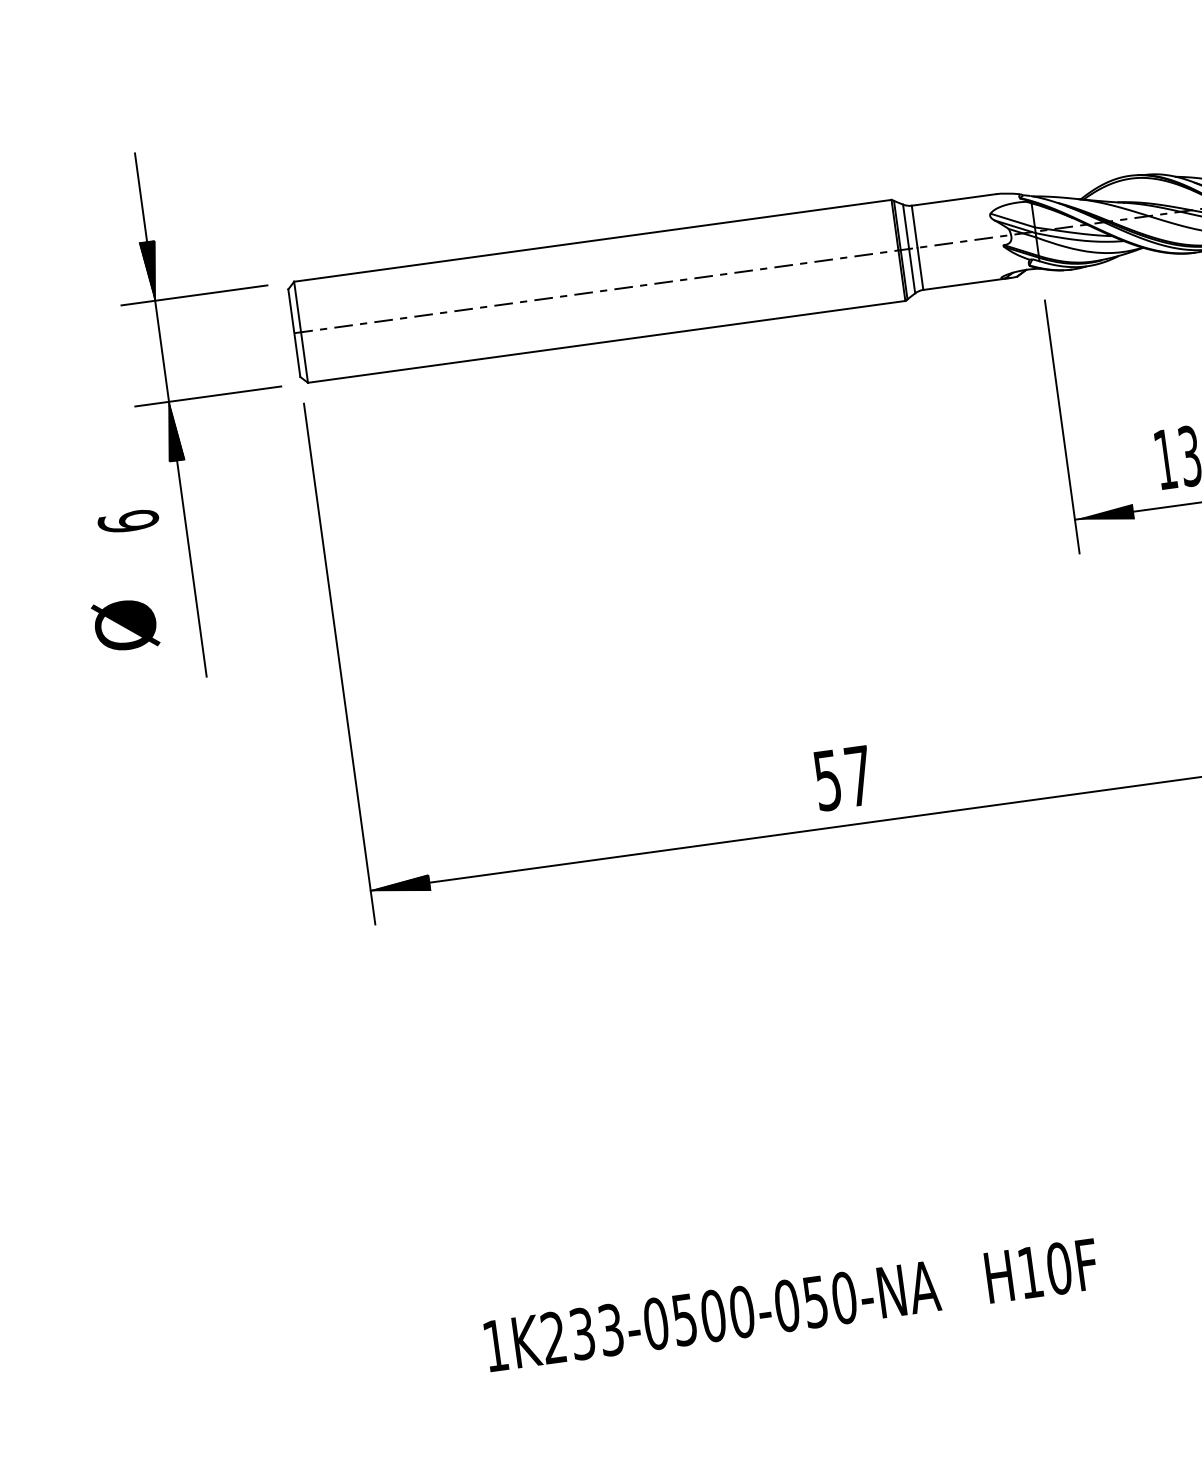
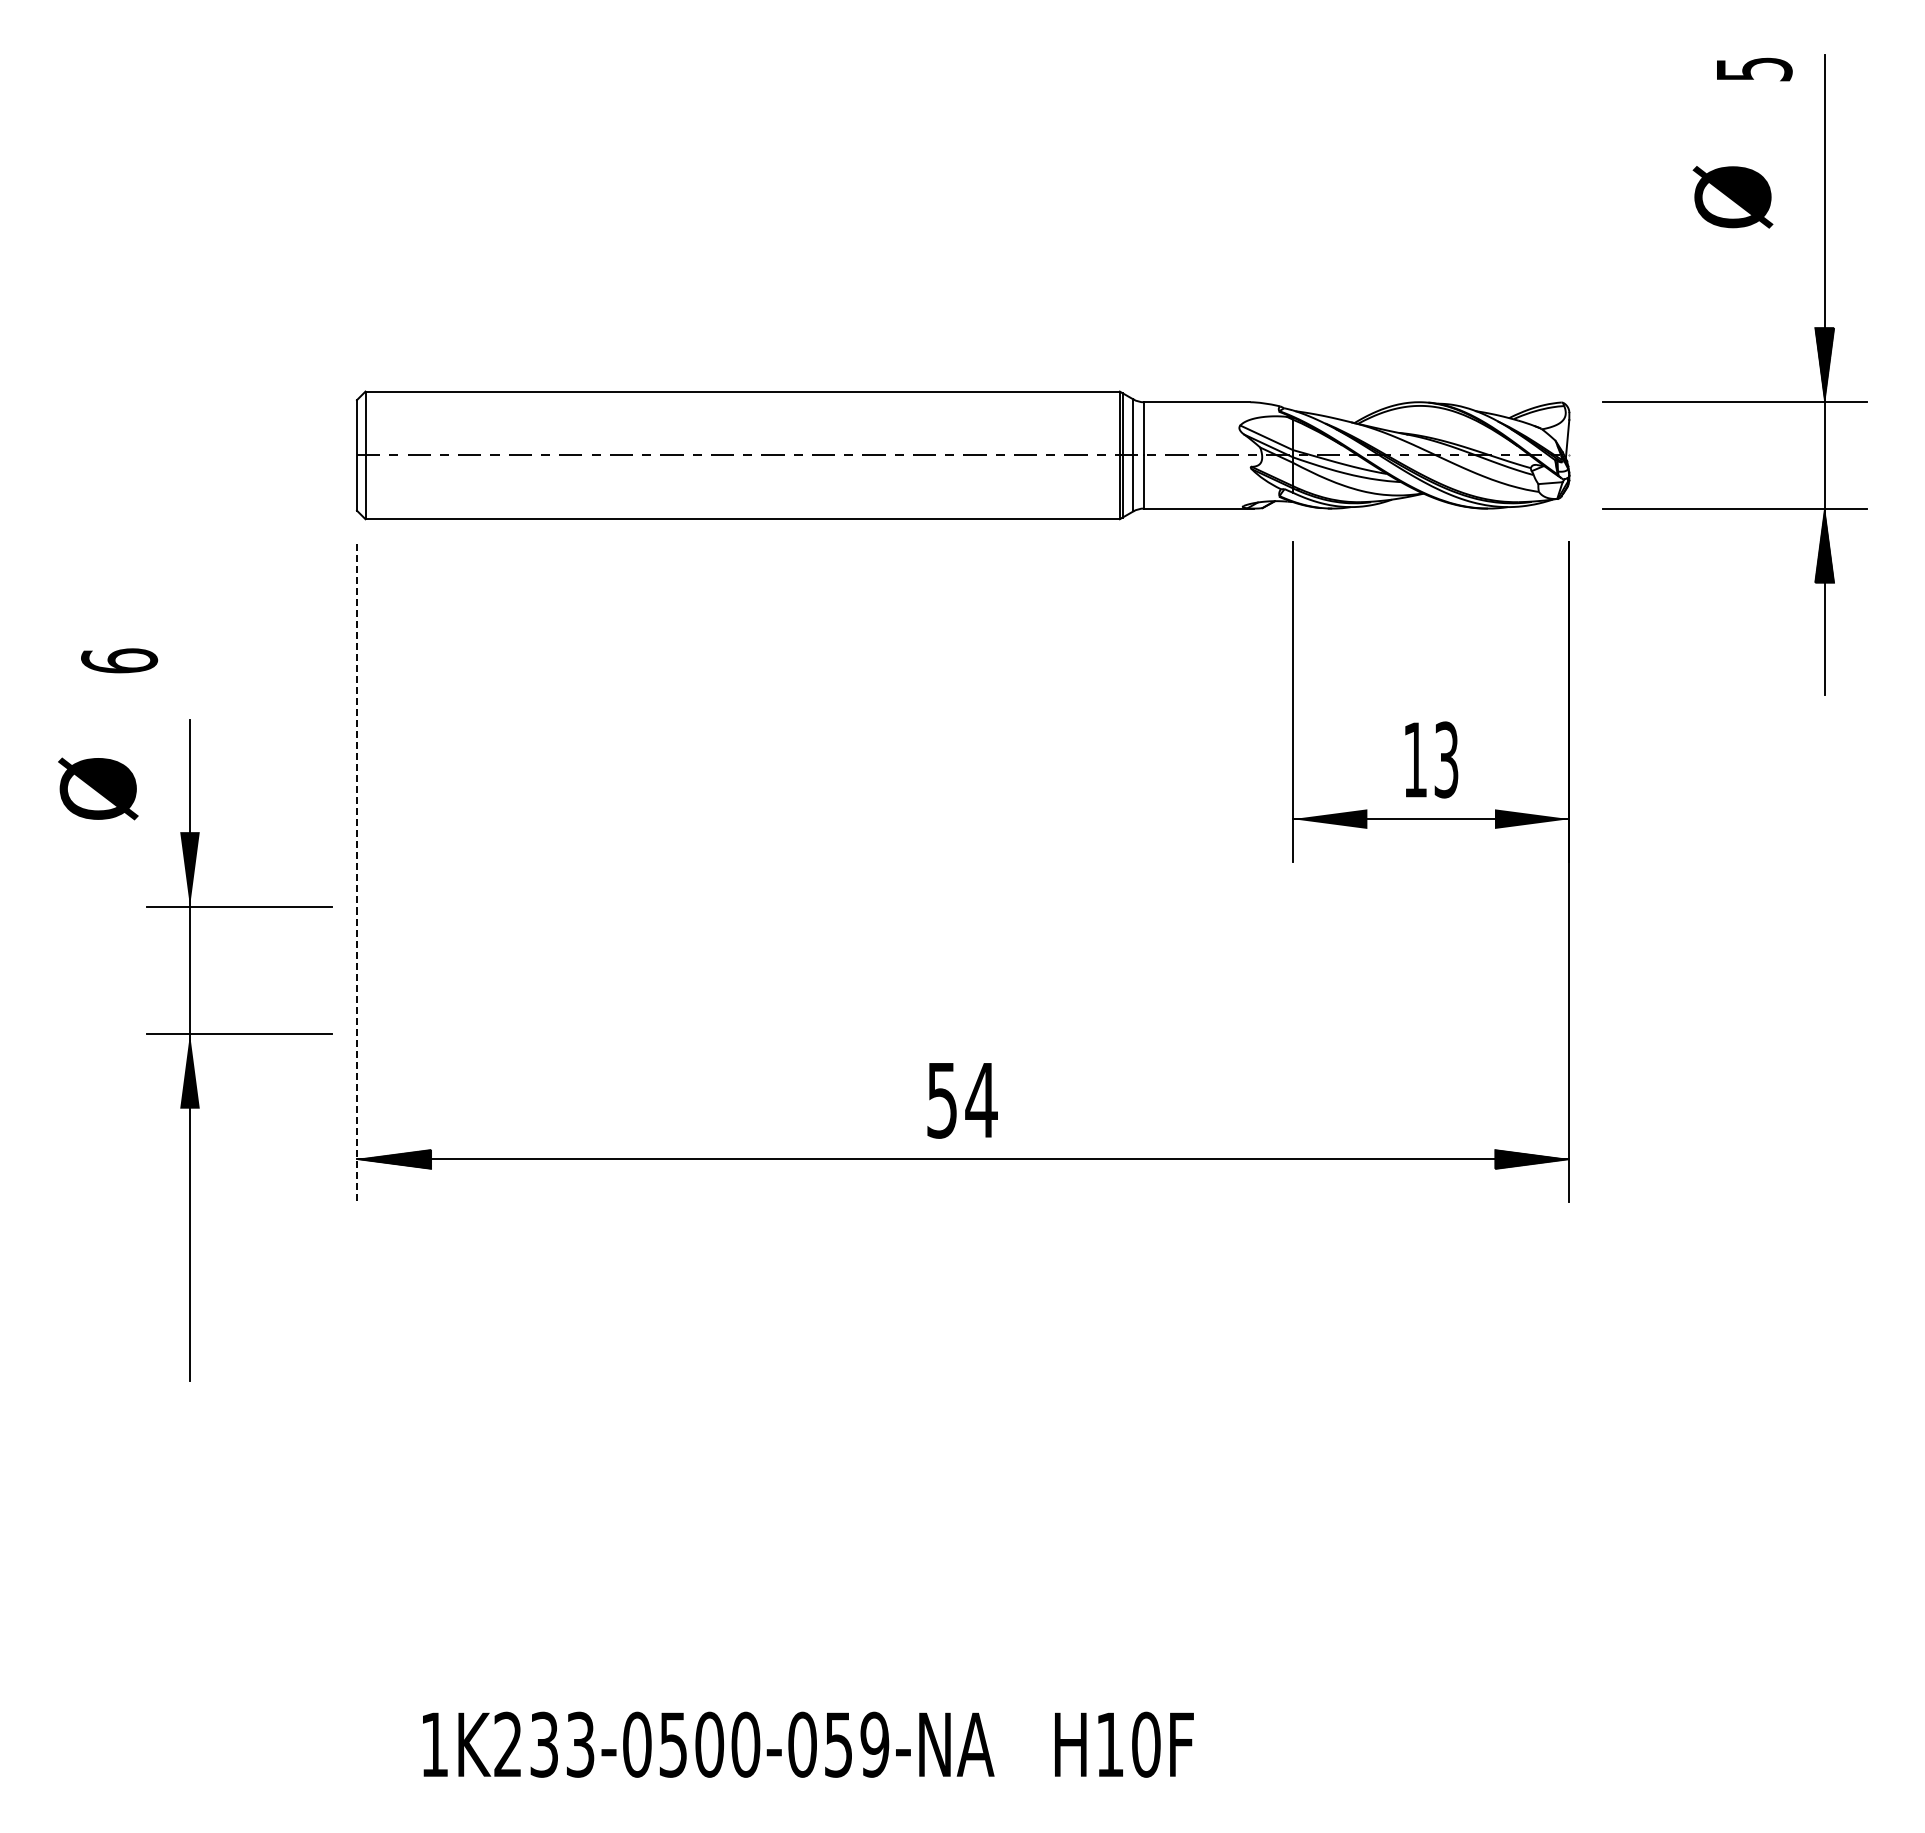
part: (208, 396) -> (239, 1034), moved
line: (340, 664) -> (357, 873), solid -> dashed
text: (858, 776) -> (981, 1100), 57 -> 54
text: (843, 1297) -> (874, 1744), 1K233-0500-050-NA -> 1K233-0500-059-NA

